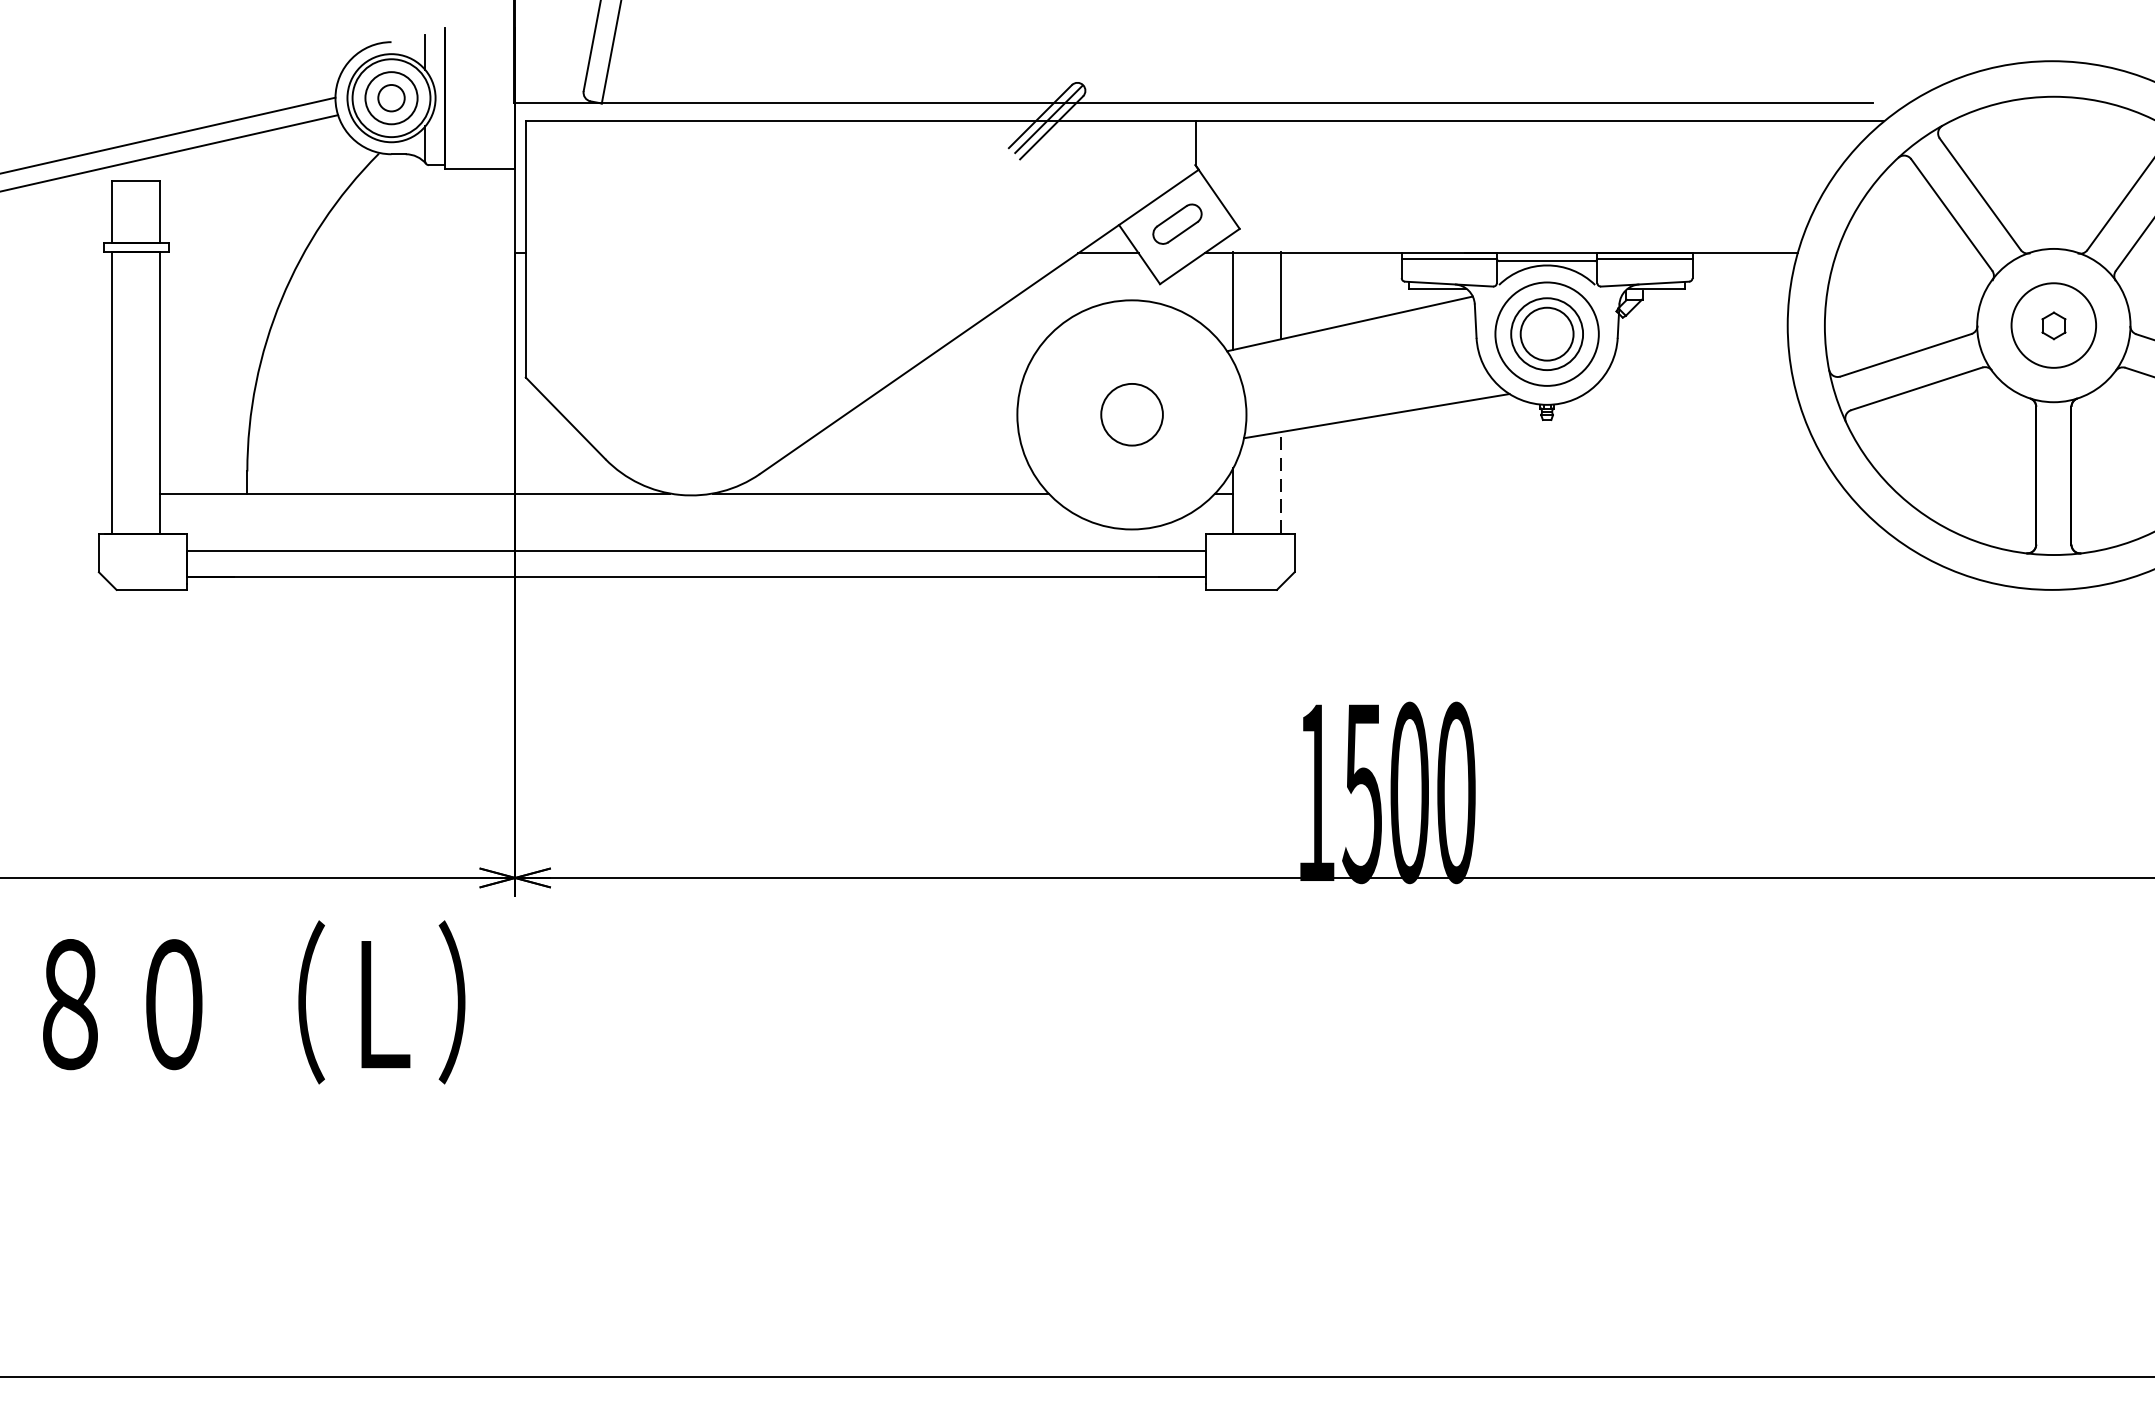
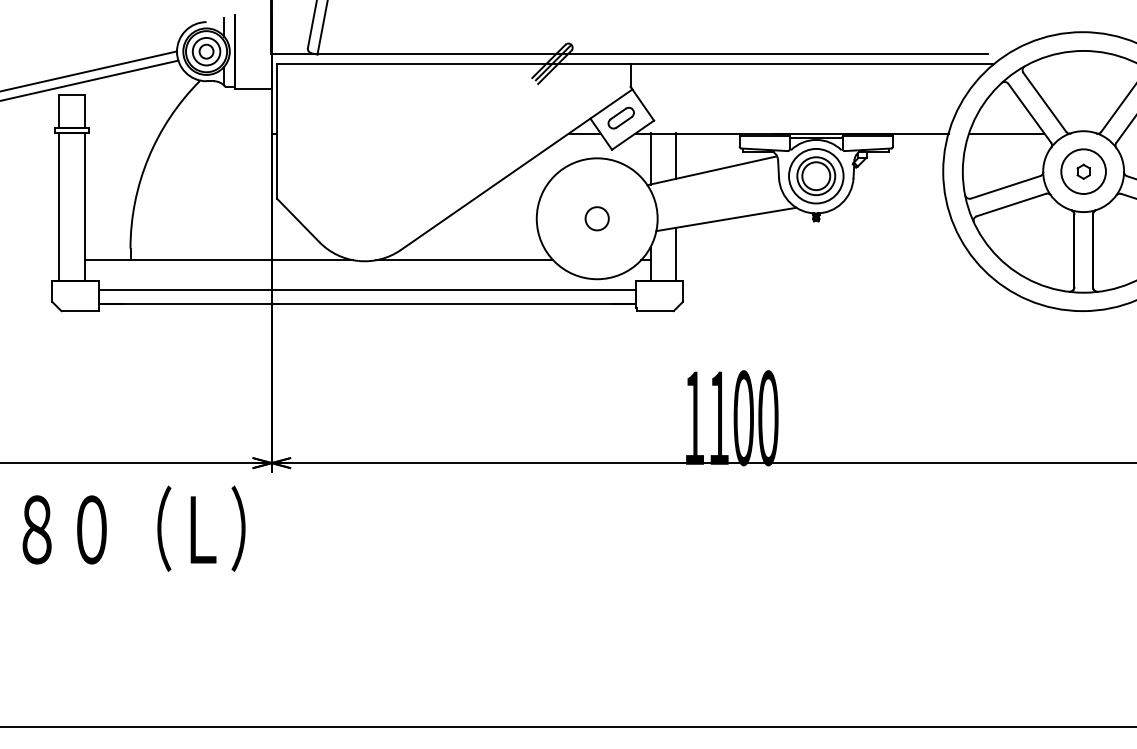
line: (1907, 253) -> (1006, 133), added
circle: (1130, 414) -> (596, 218), size x0.71
line: (1280, 482) -> (675, 254), dashed -> solid
text: (1361, 793) -> (718, 418), 1500 -> 1100

